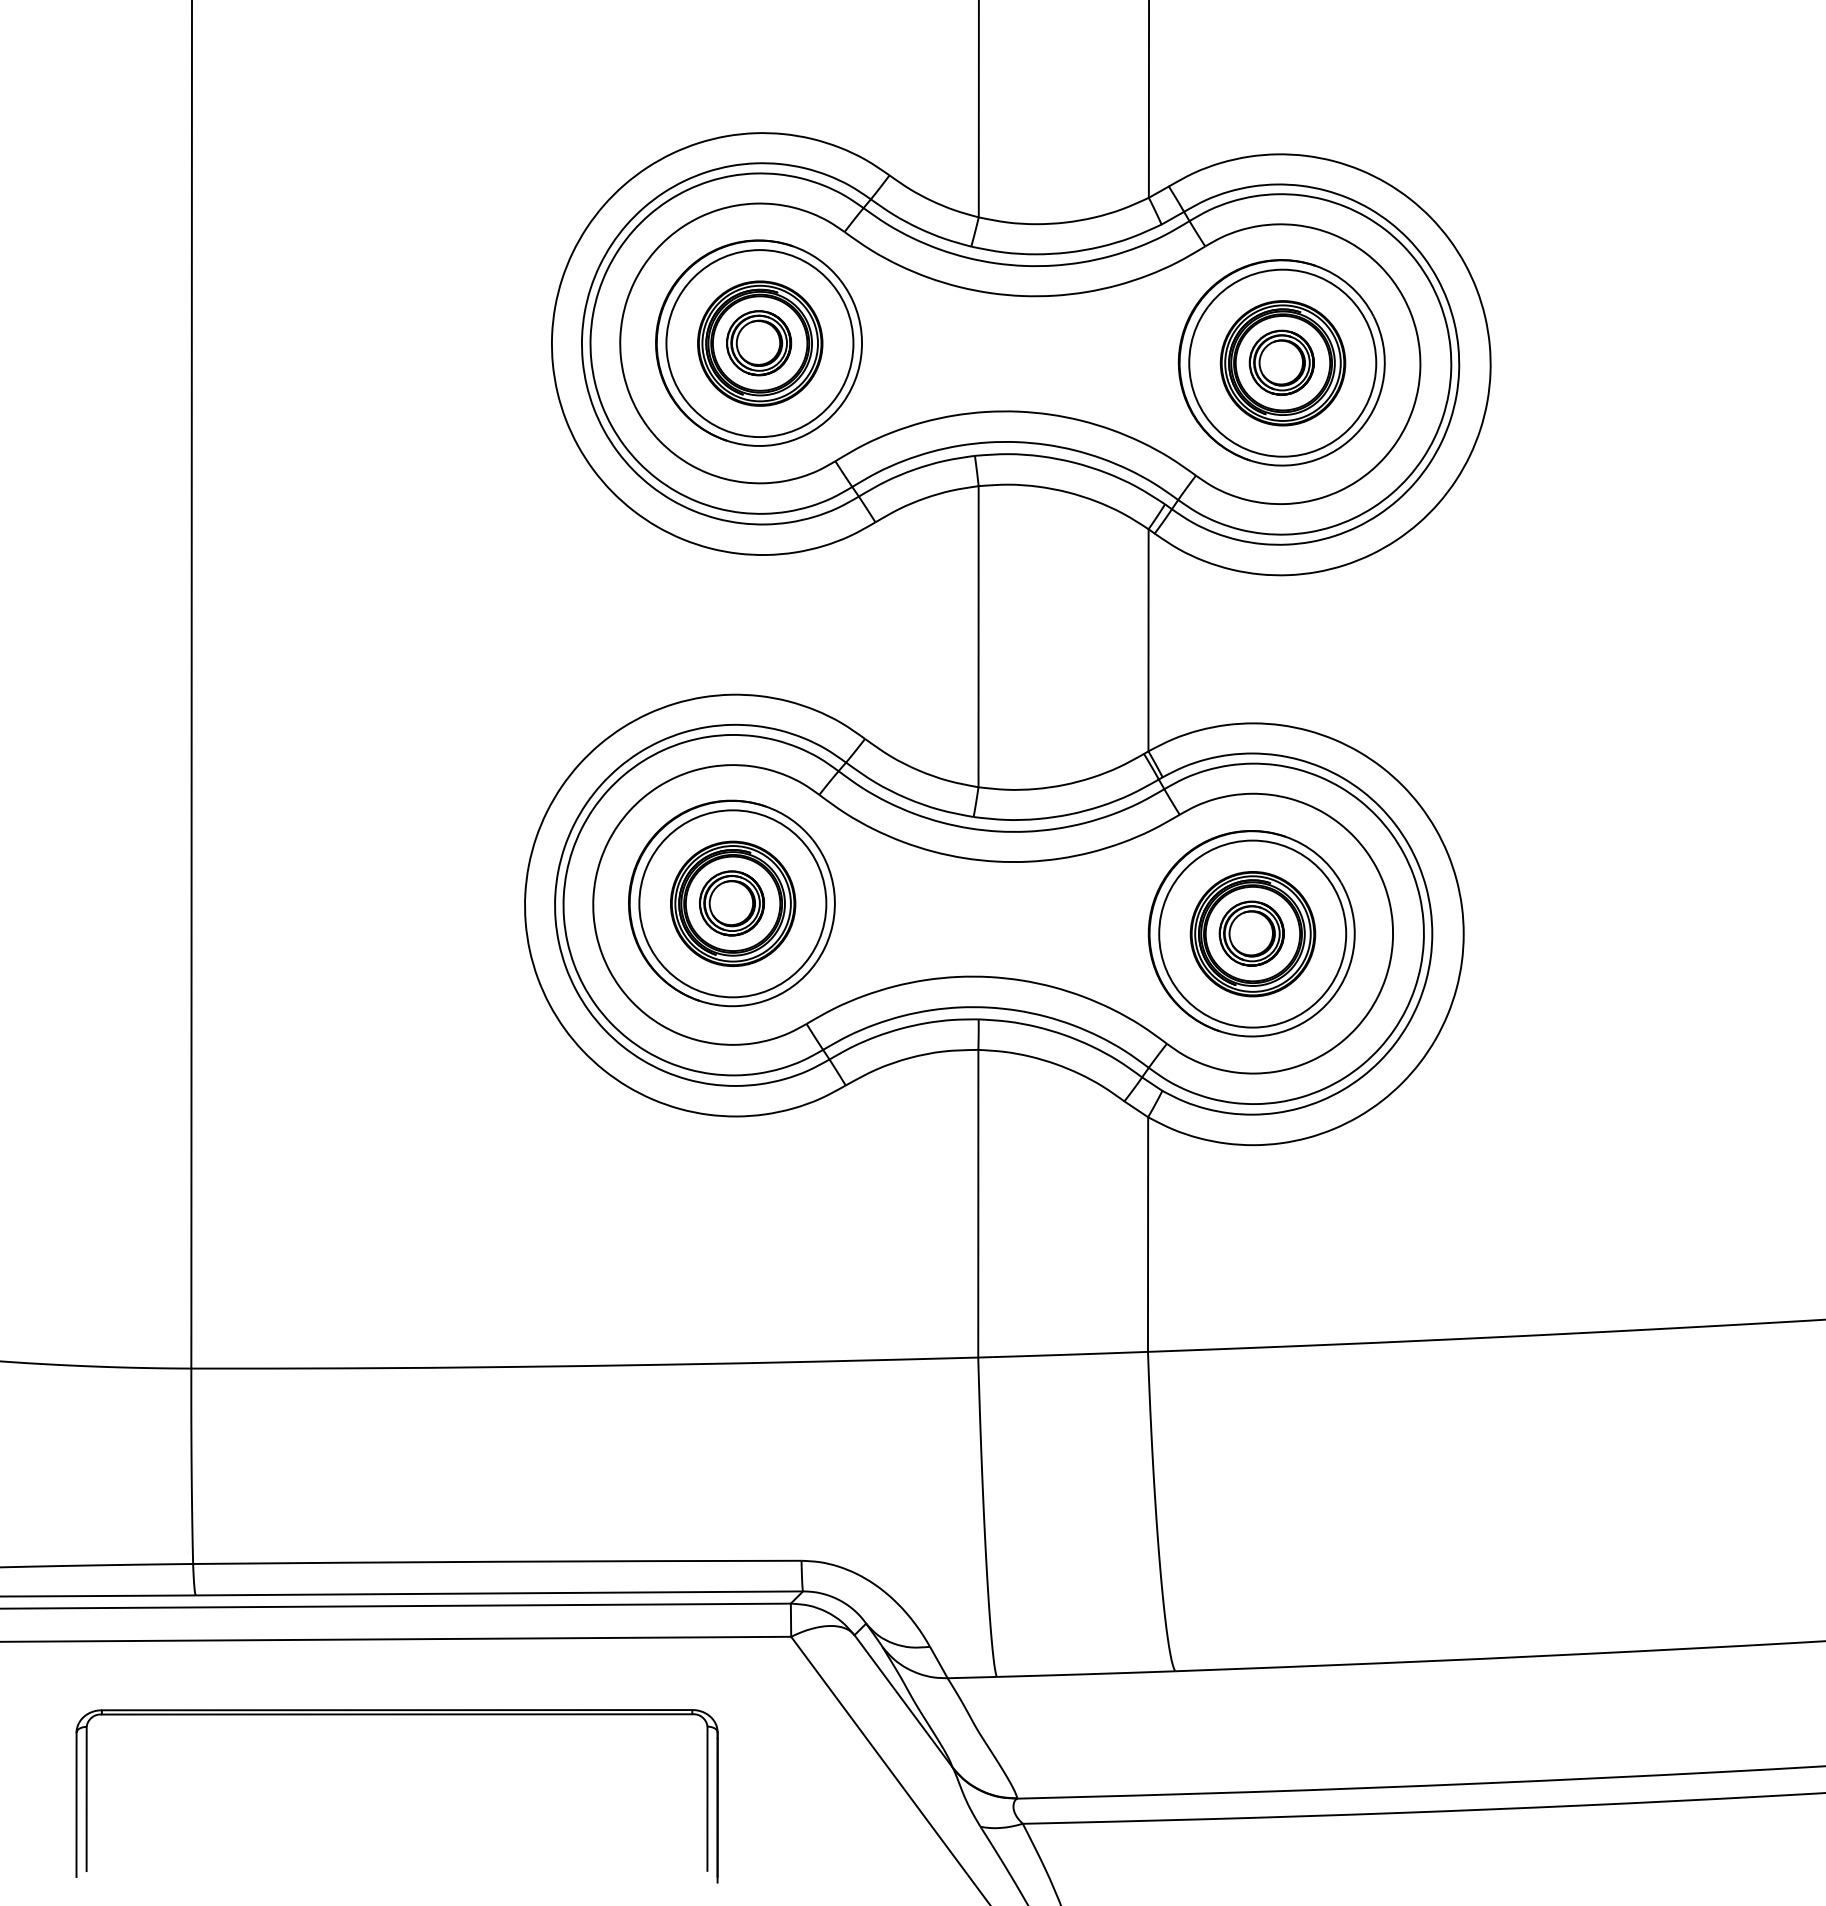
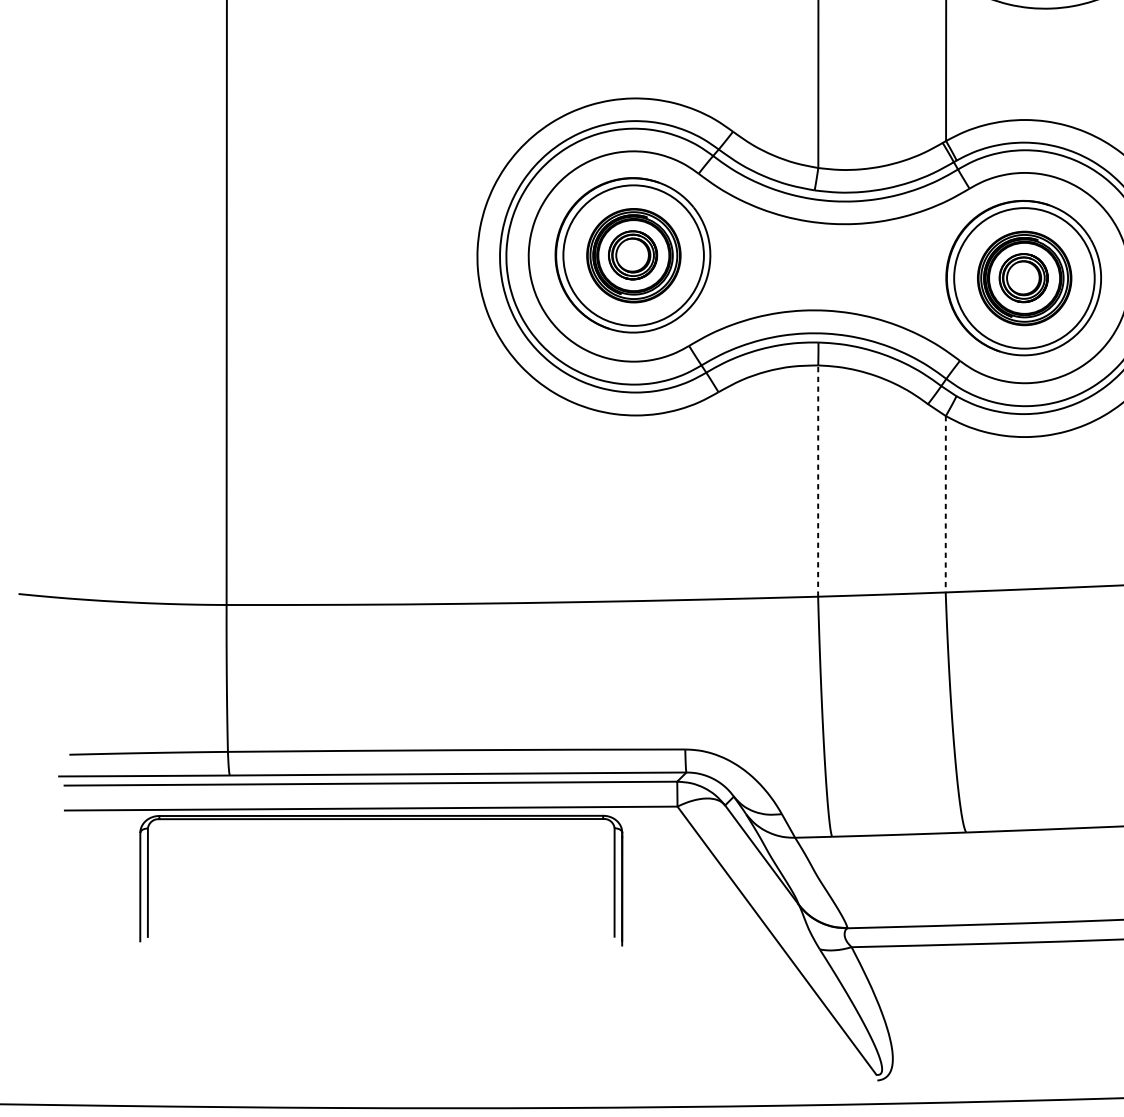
line: (978, 1203) -> (818, 480), solid -> dashed
line: (1148, 1235) -> (946, 504), solid -> dashed
part: (396, 1715) -> (380, 819), moved

